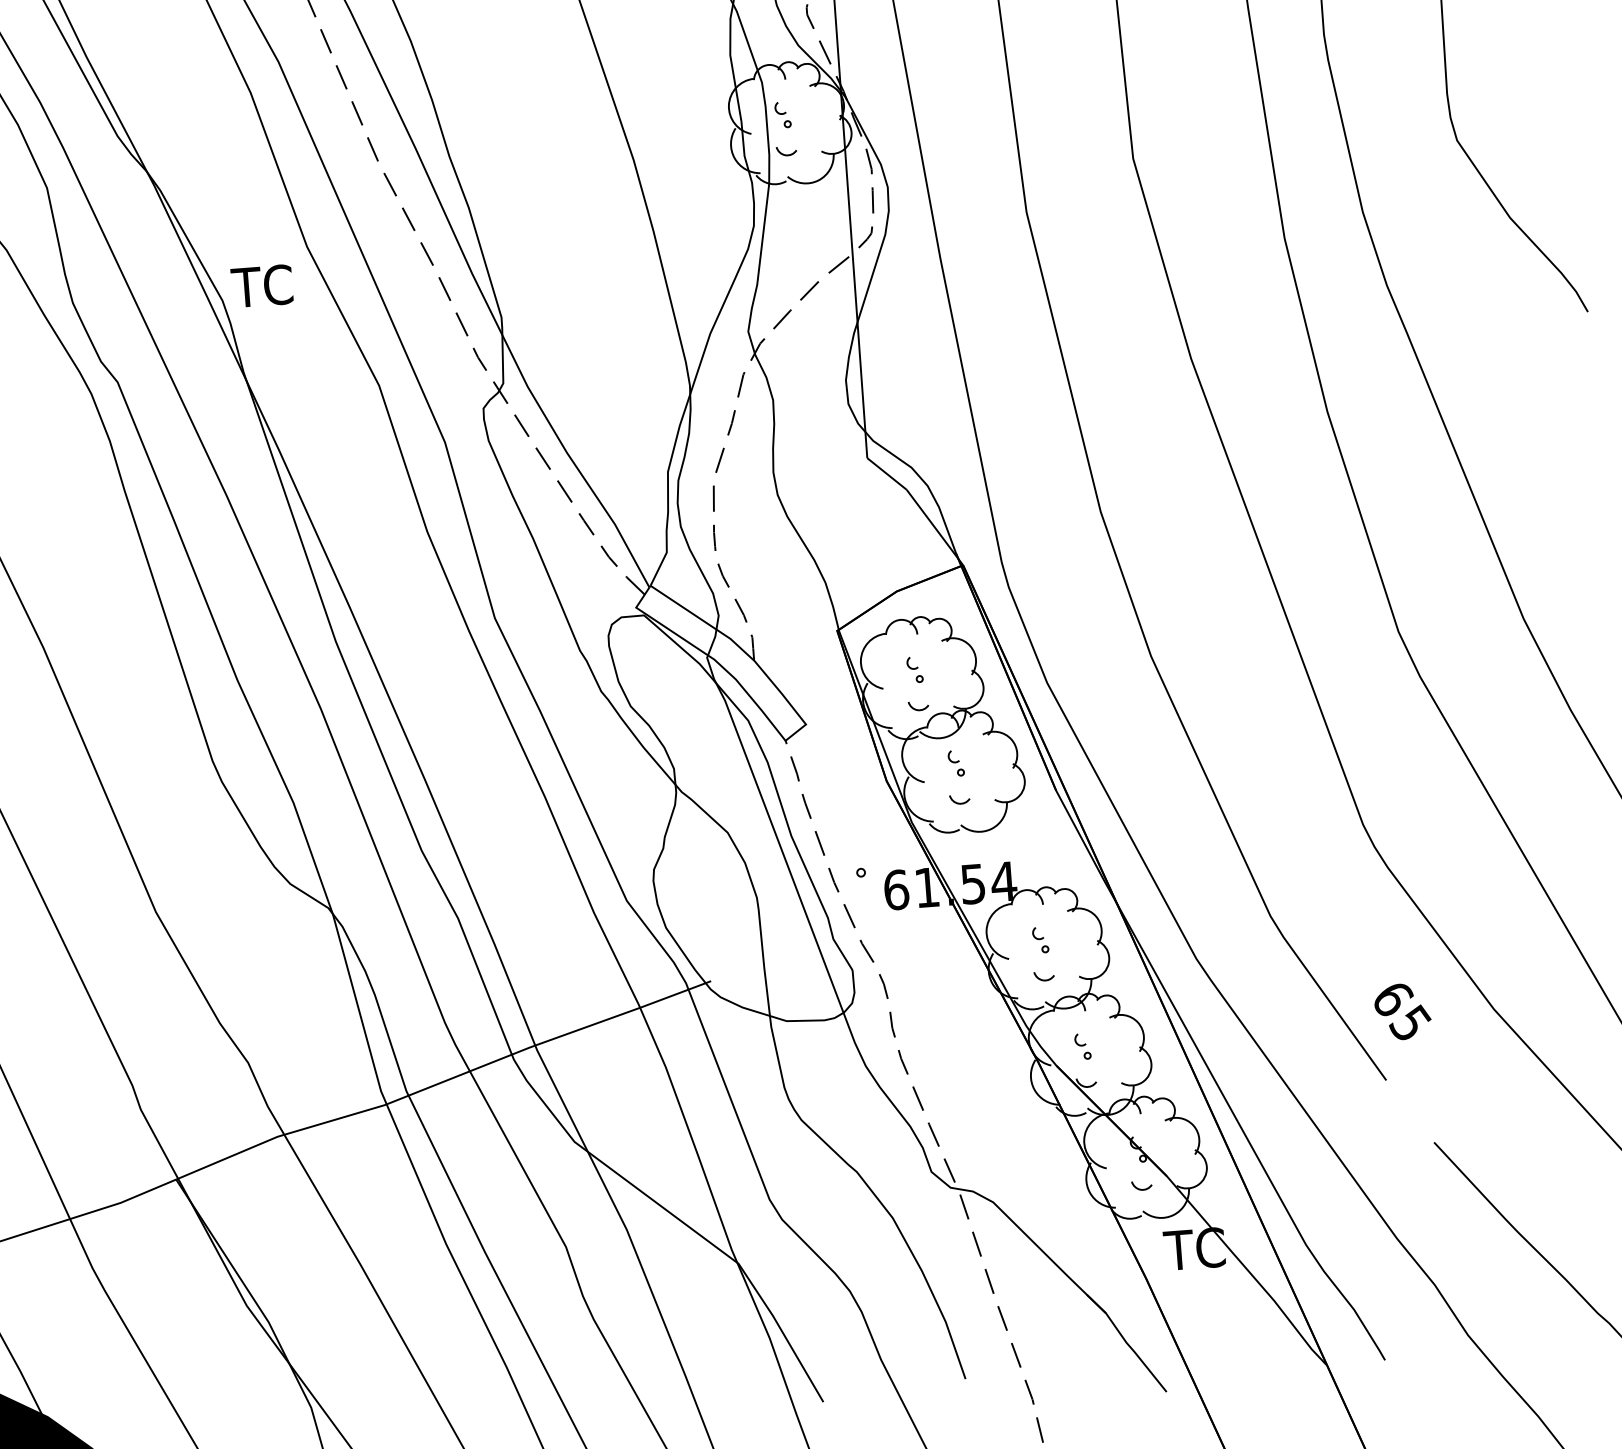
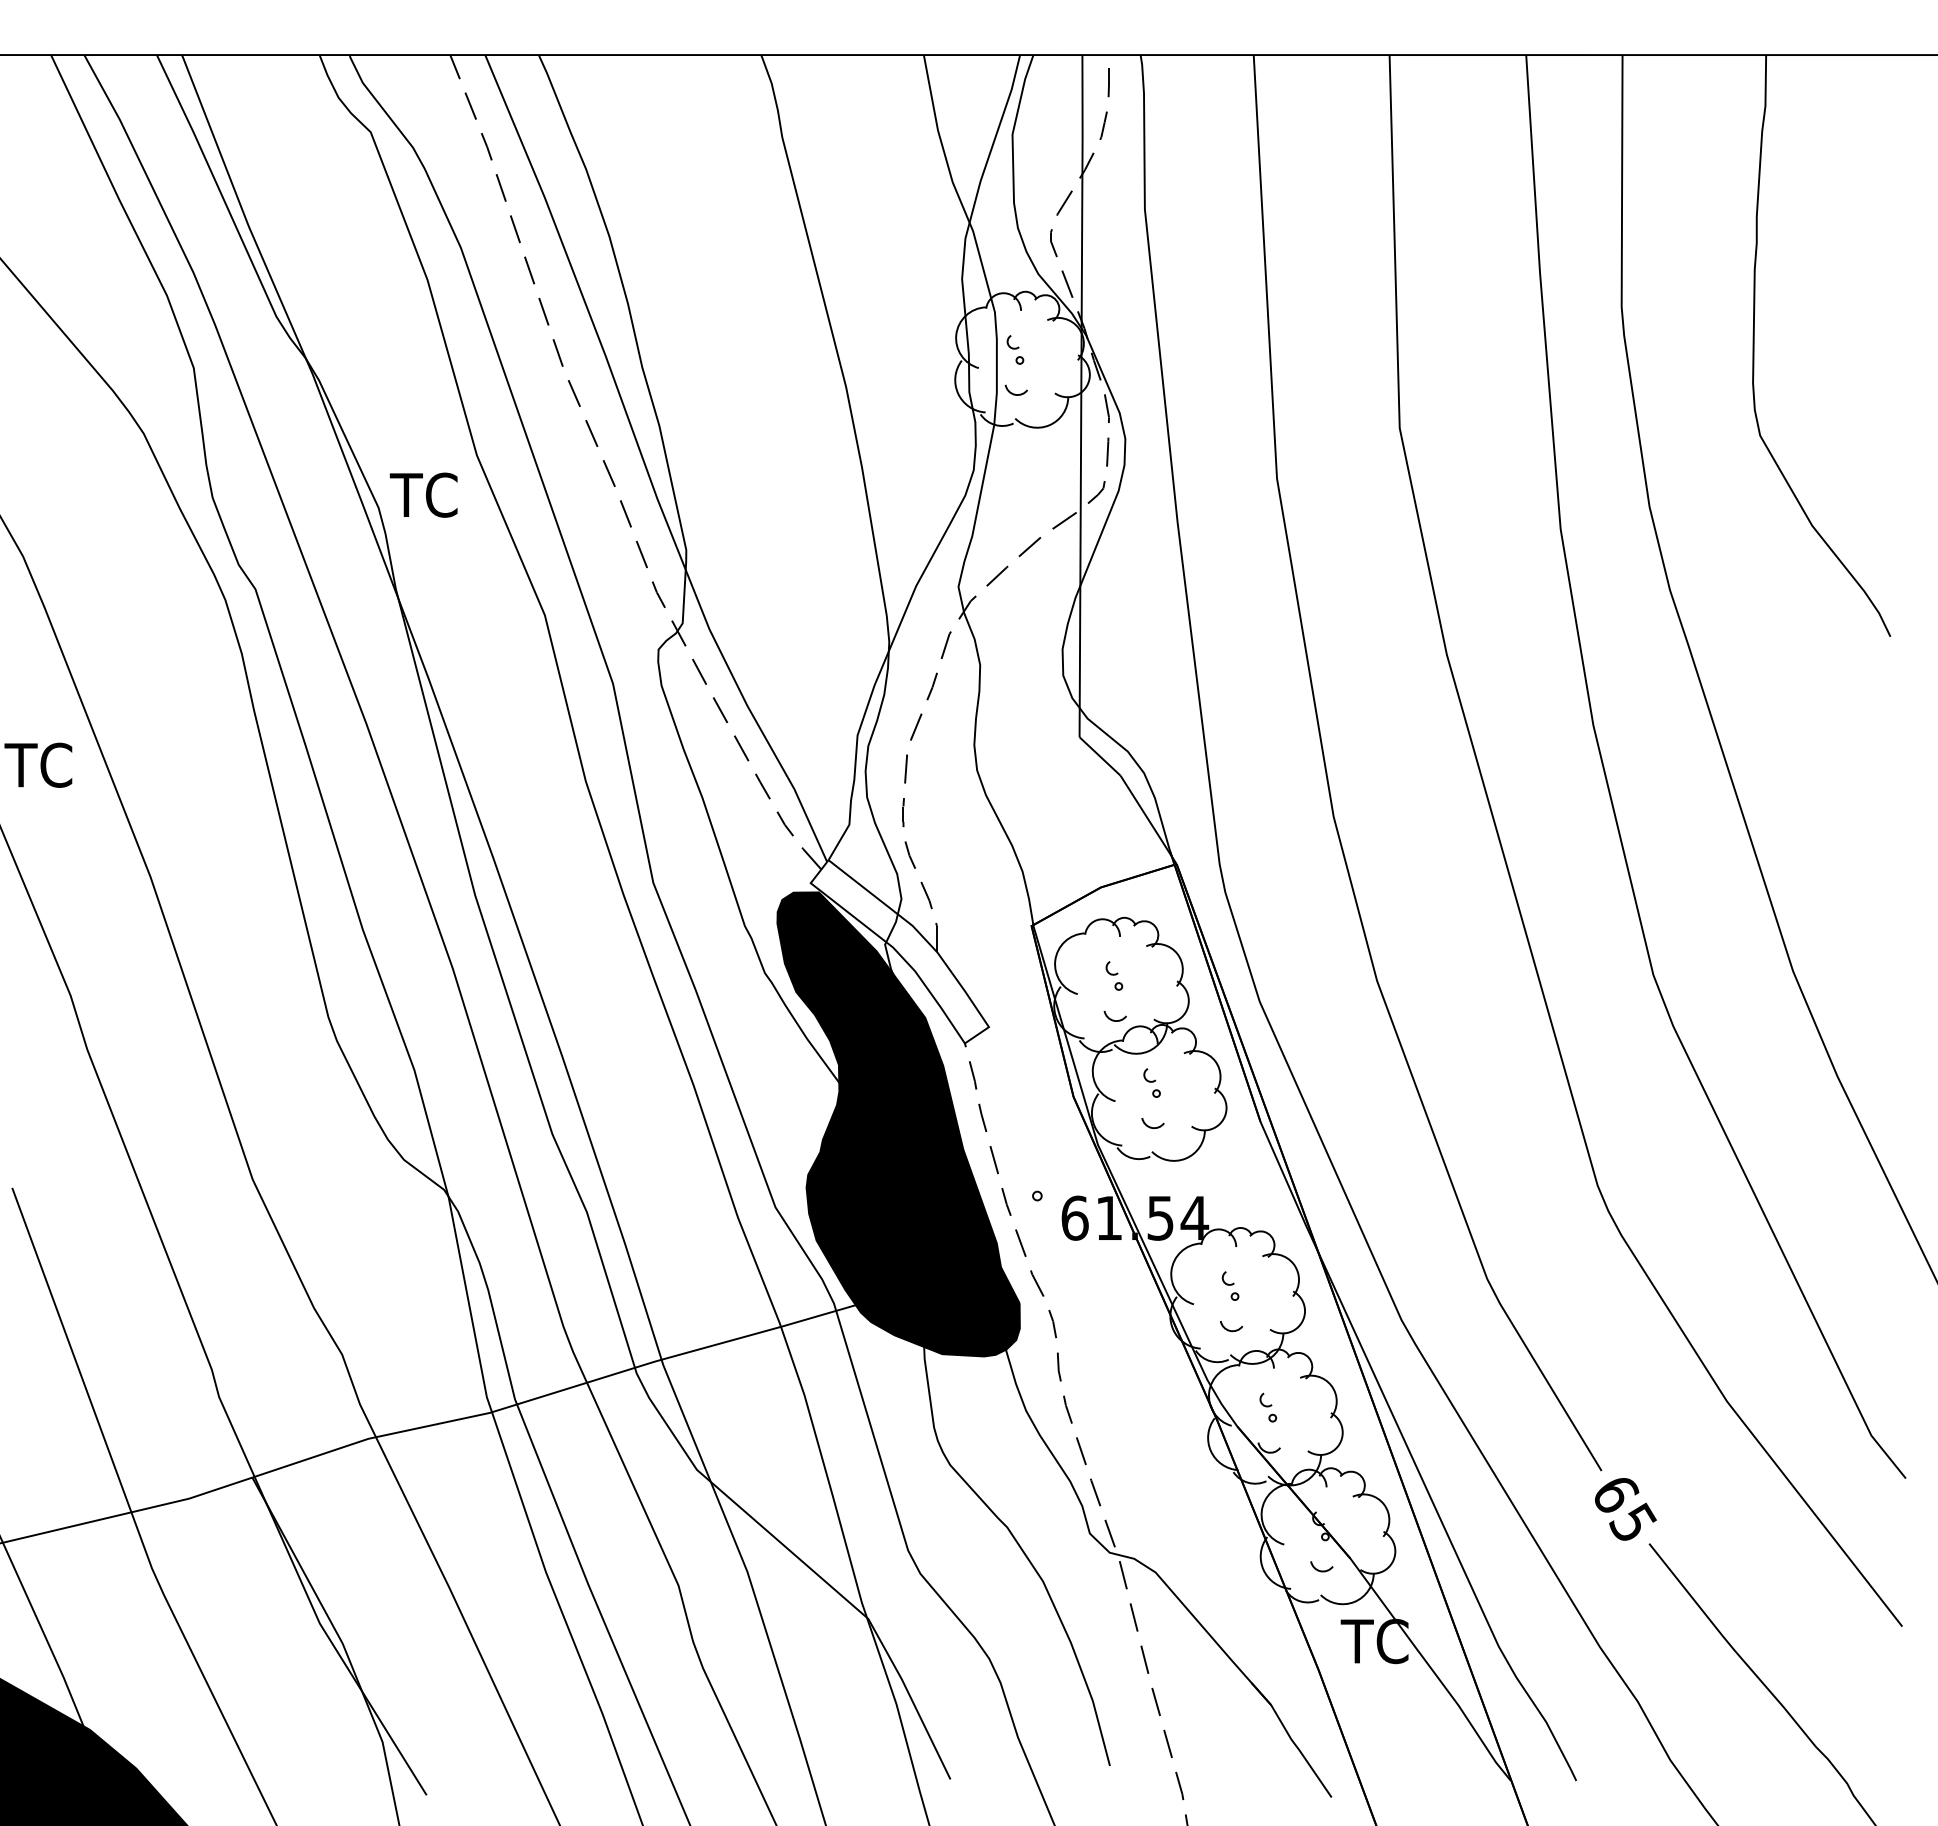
fill: (731, 818) -> (898, 1124), added
text: (1402, 1011) -> (1625, 1509), moved

